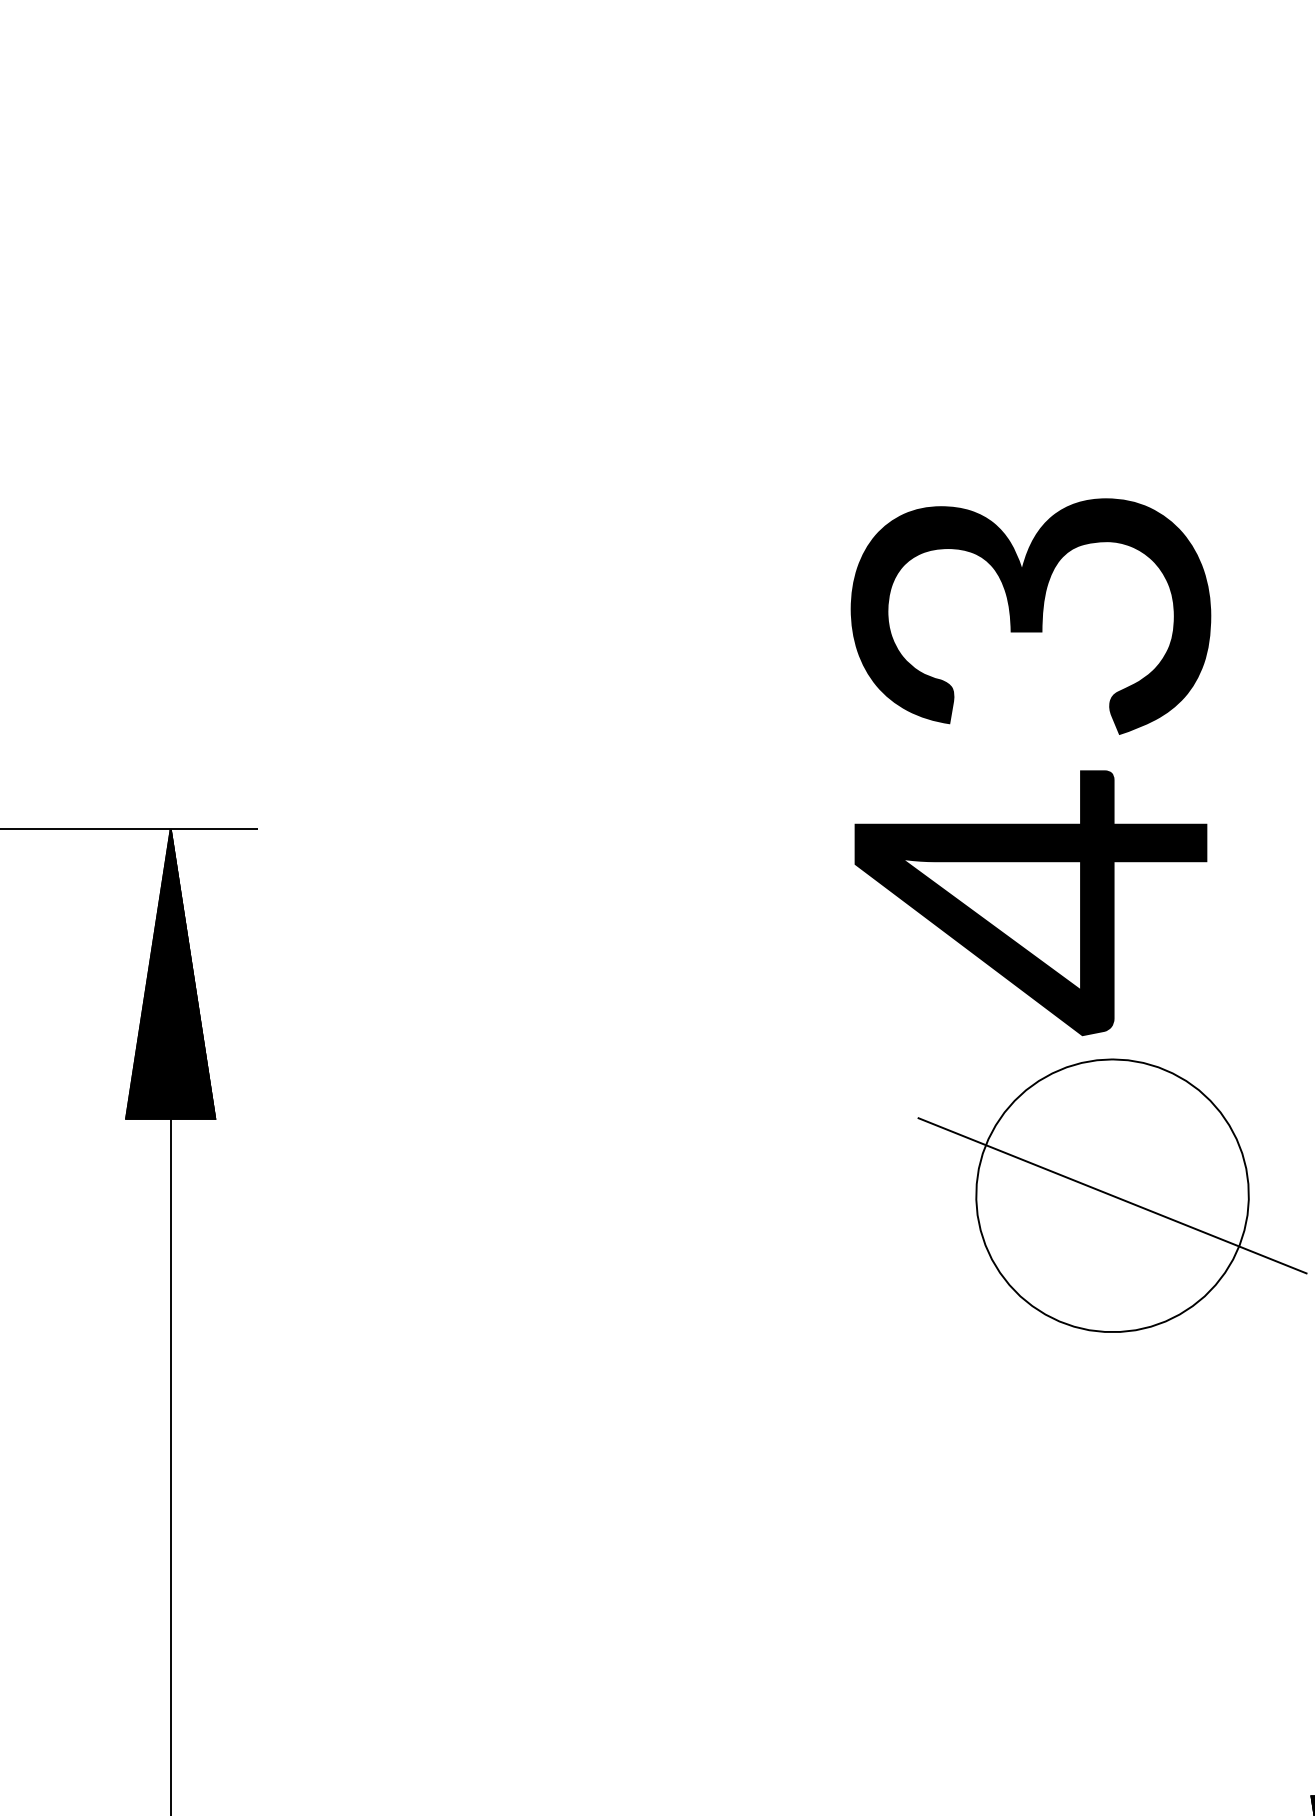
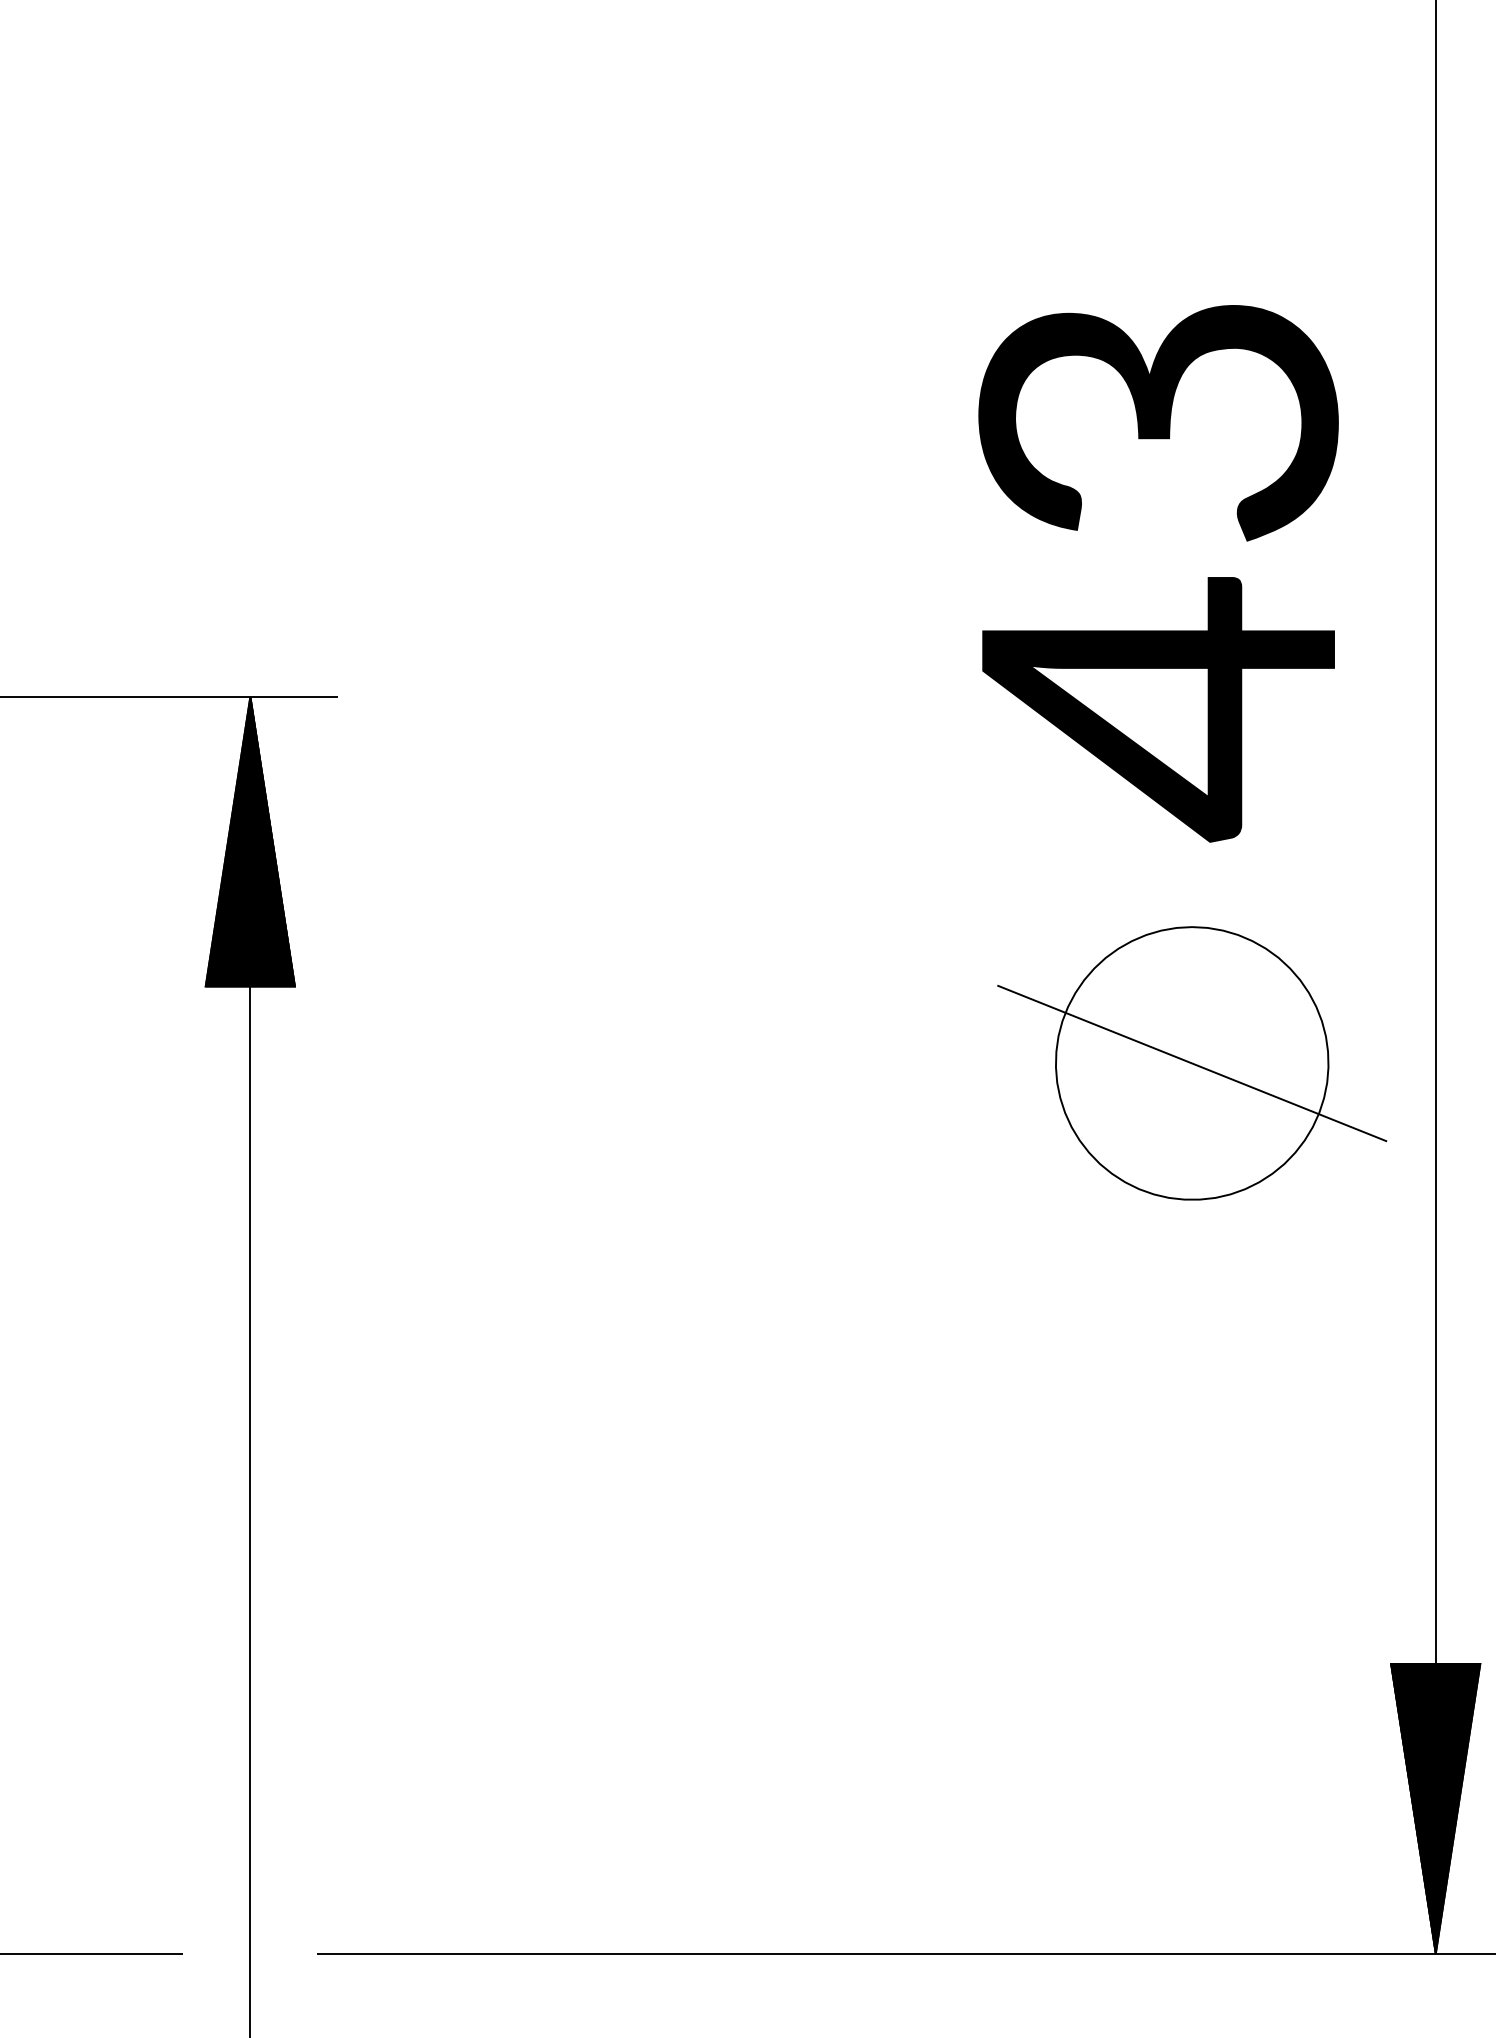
text: (1030, 766) -> (1158, 573), moved

